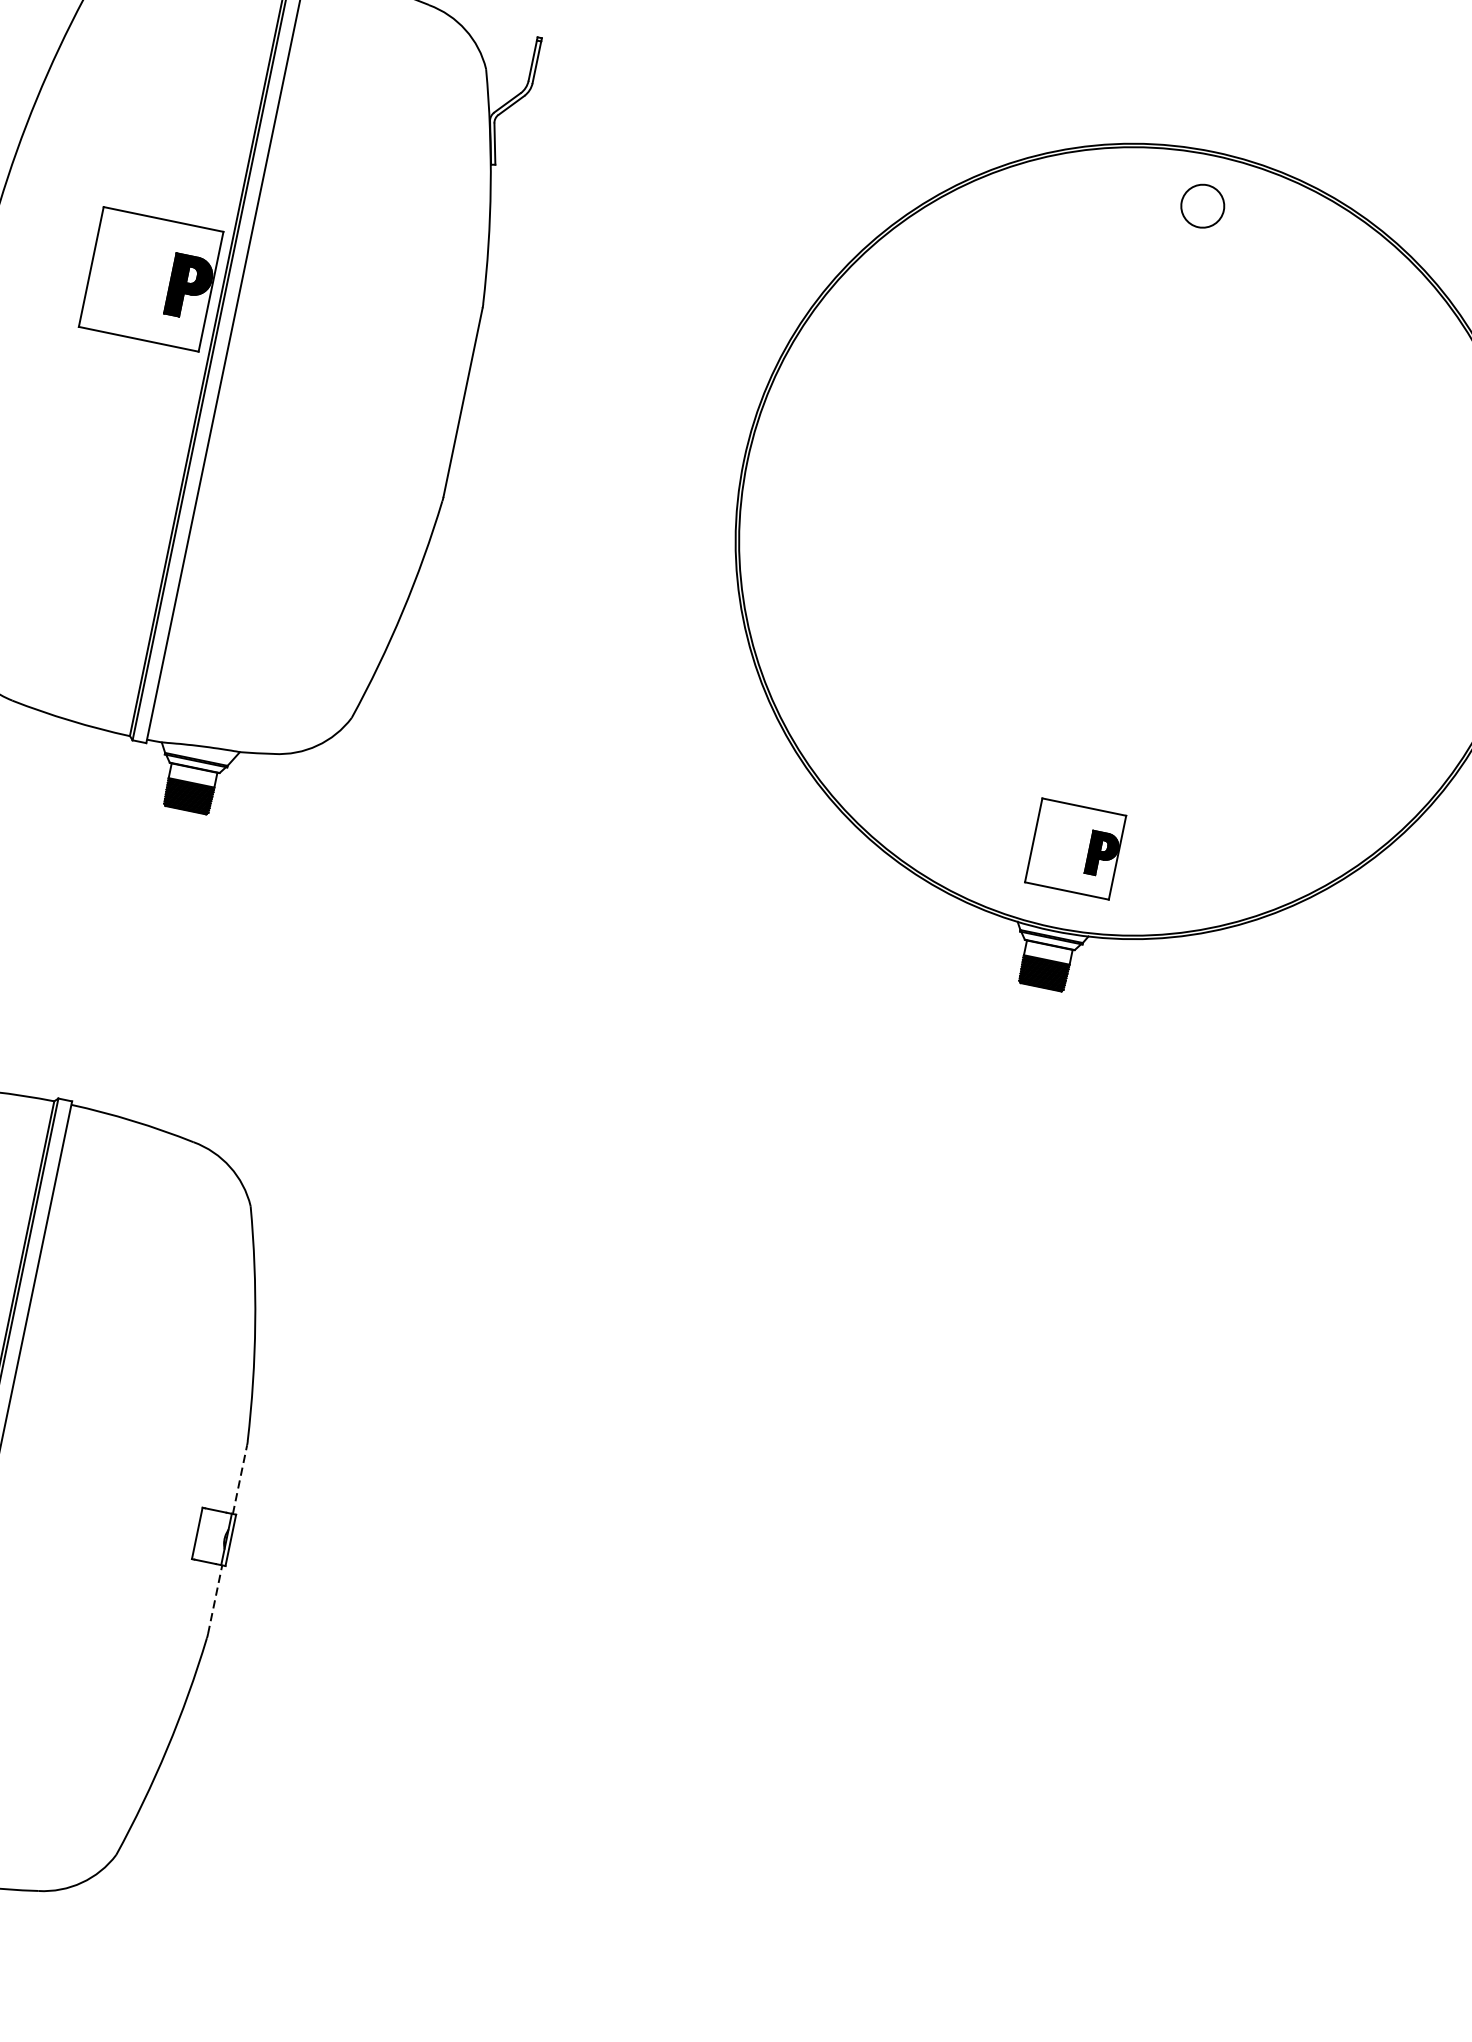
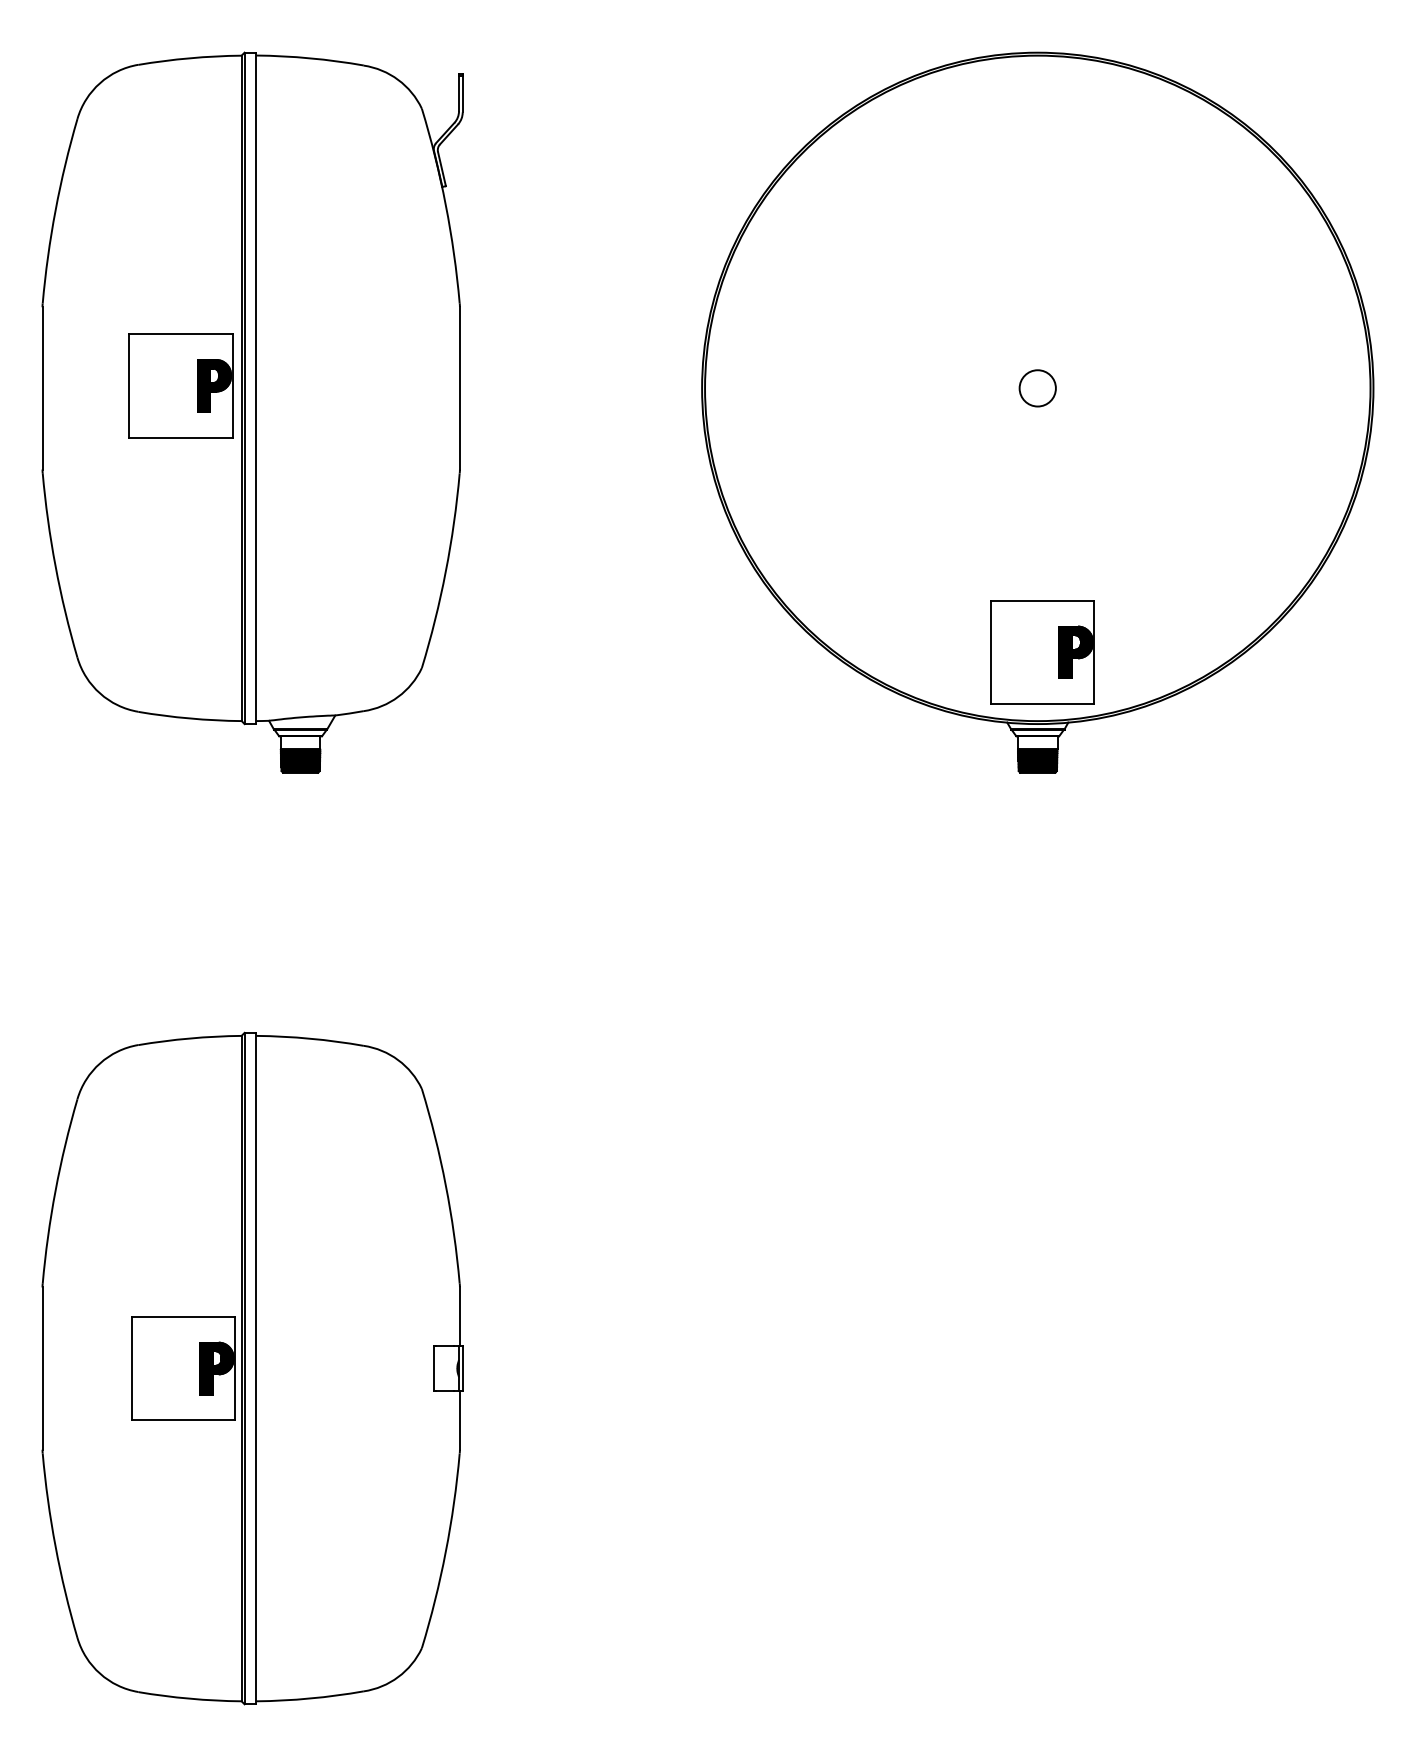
circle: (1202, 206) -> (1037, 388), moved
part: (150, 278) -> (180, 385), moved
part: (1075, 848) -> (1042, 652), size x1.43
line: (239, 1479) -> (459, 1316), dashed -> solid
line: (214, 1599) -> (459, 1420), dashed -> solid

